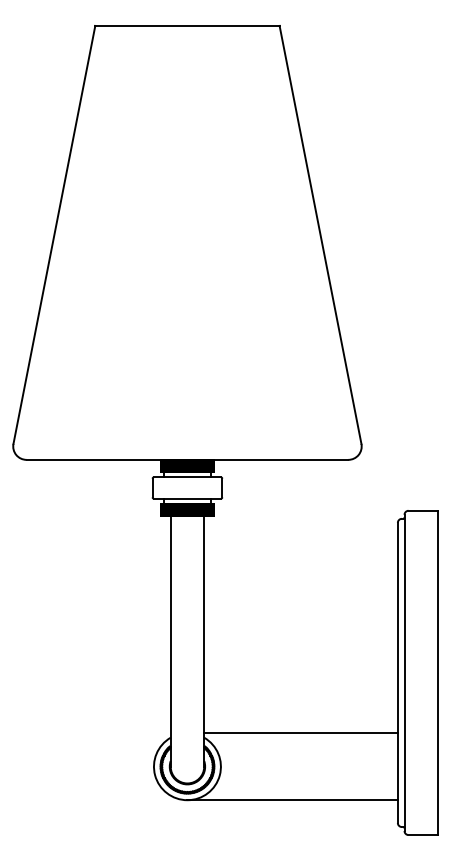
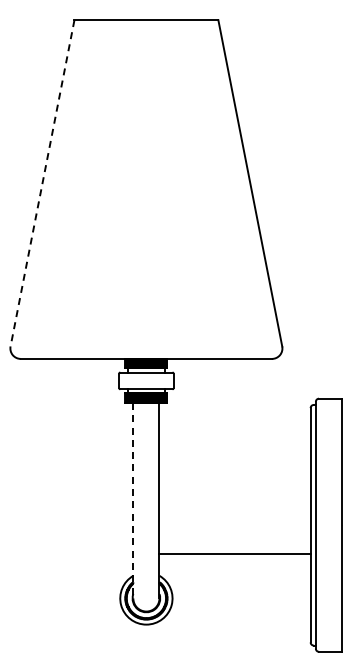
line: (54, 235) -> (42, 183), solid -> dashed
line: (170, 641) -> (133, 500), solid -> dashed
line: (300, 733) -> (234, 554), moved
line: (292, 800) -> (228, 624), removed

